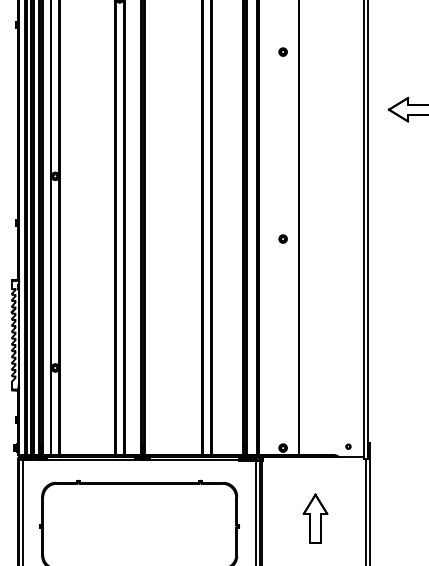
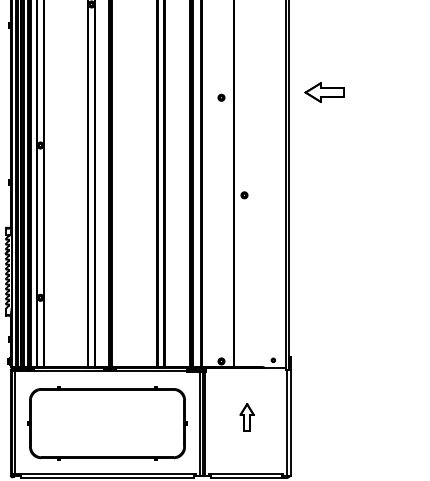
part: (283, 51) -> (221, 97), moved
part: (283, 239) -> (244, 195), moved
part: (314, 518) -> (246, 417), size x0.7

